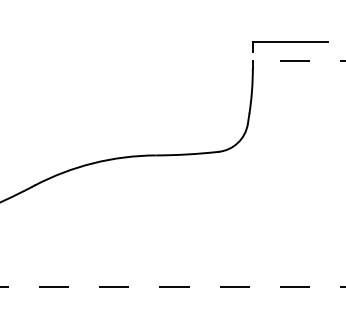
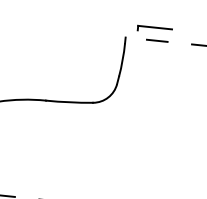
part: (290, 46) -> (154, 29), size x0.6

